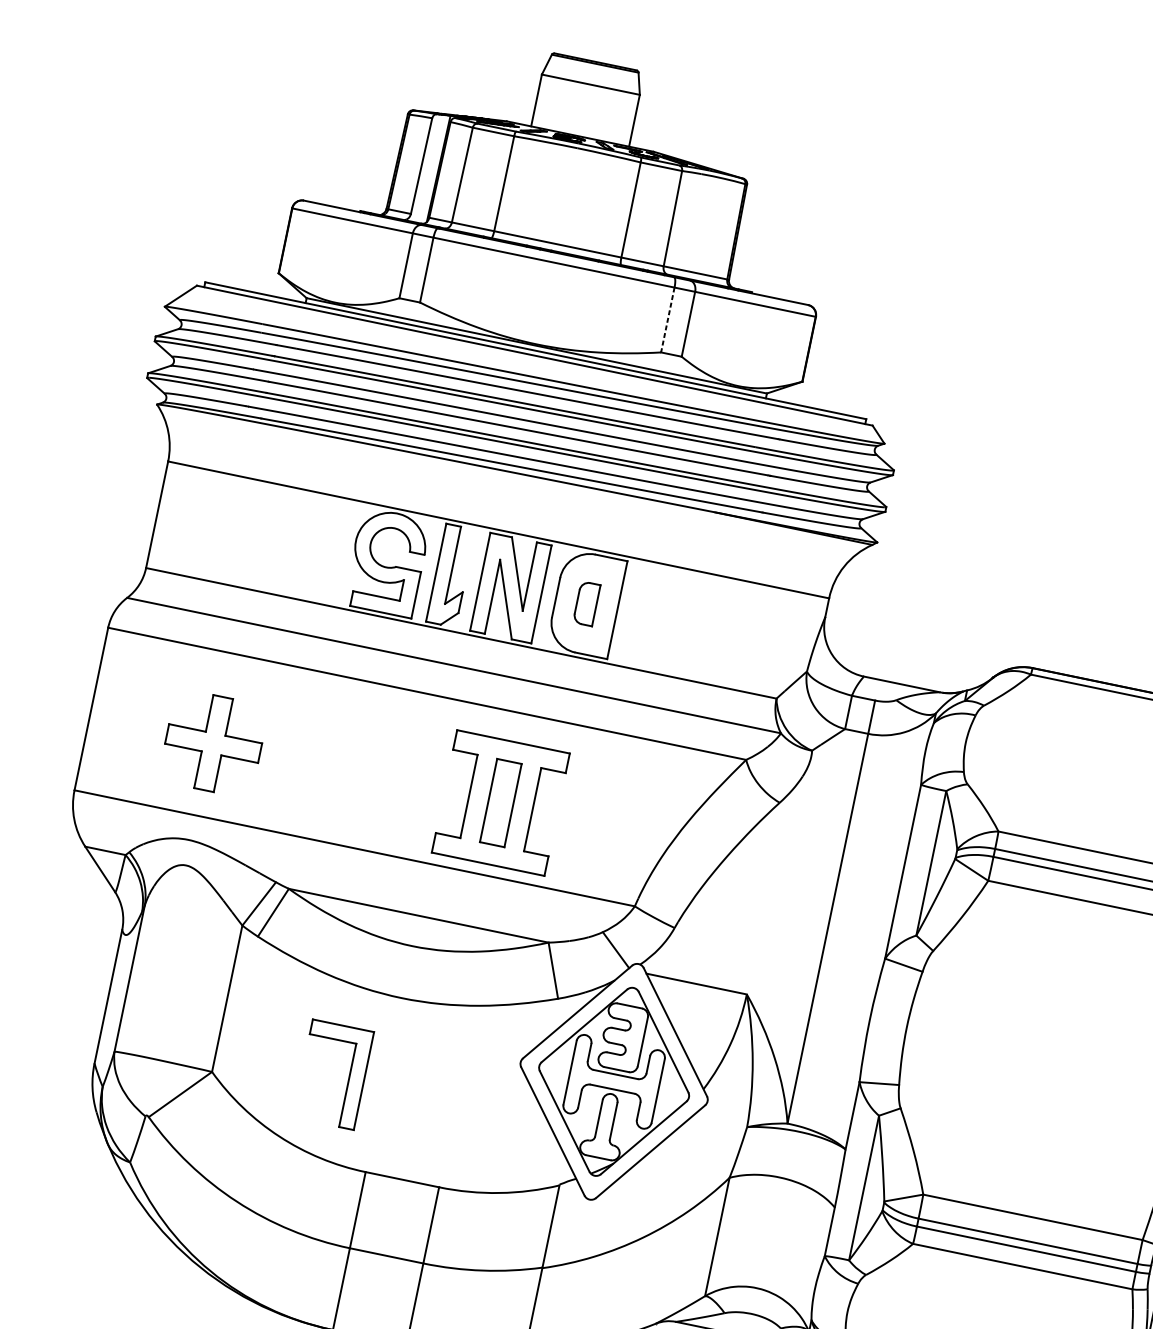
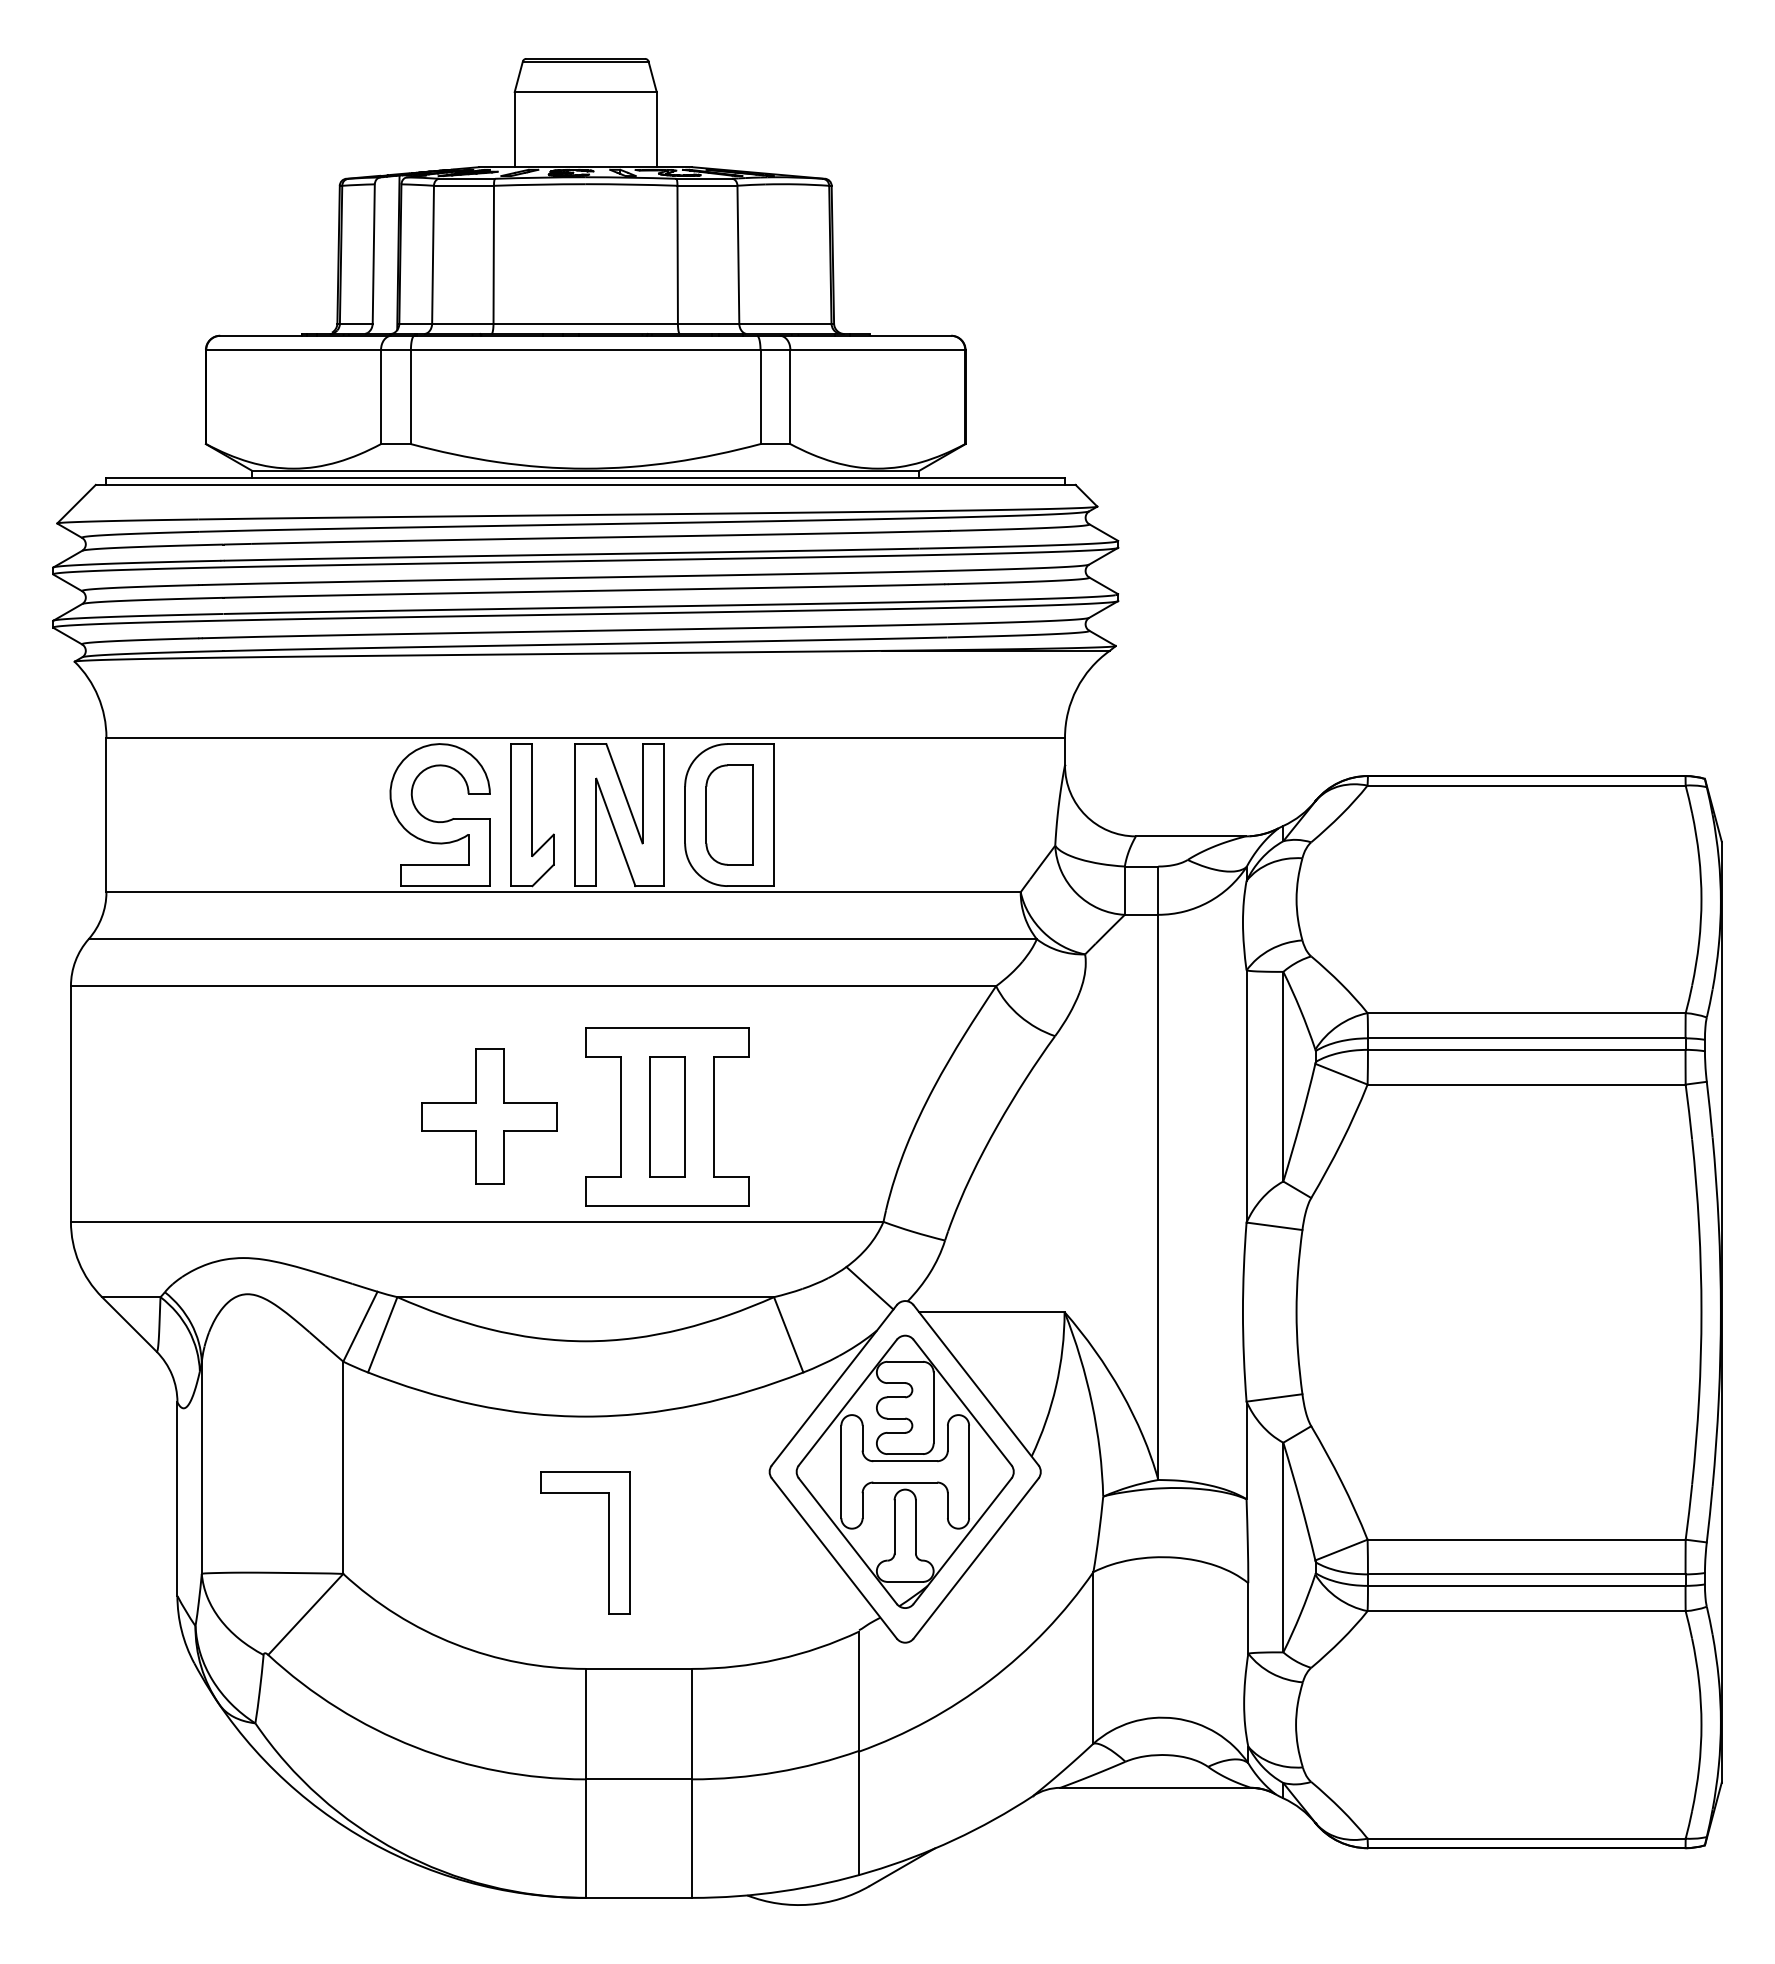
line: (667, 320) -> (760, 397), dashed -> solid
part: (586, 603) -> (729, 814), size x1.67
part: (213, 743) -> (489, 1116), moved
part: (349, 1077) -> (608, 1542), moved

